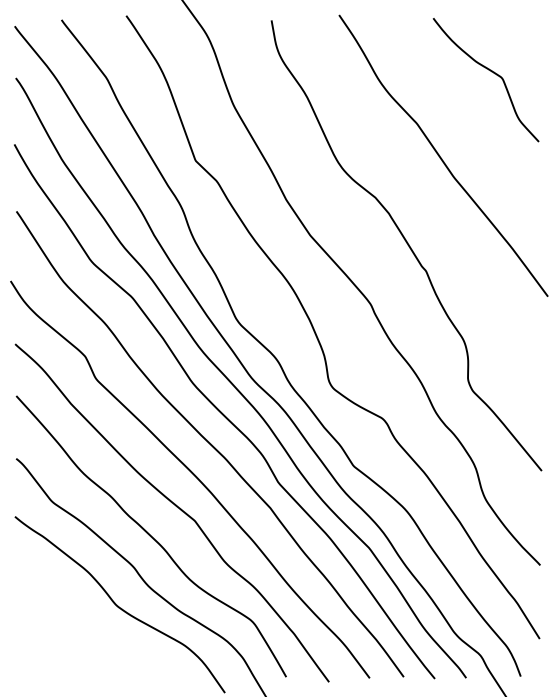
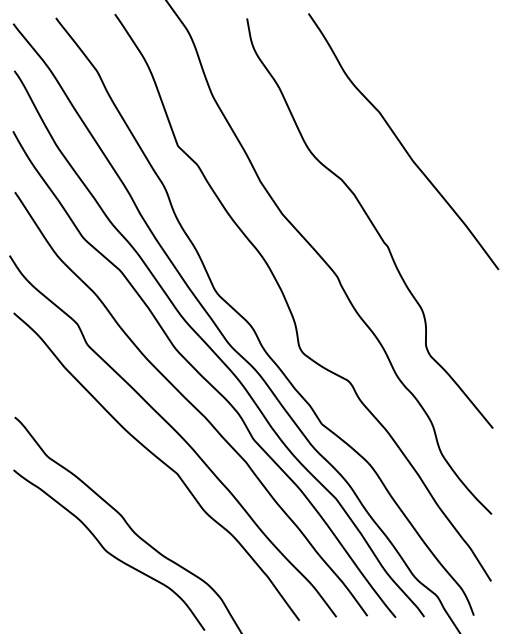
curve: (491, 72) -> (447, 65), removed
curve: (150, 536) -> (136, 488), removed

